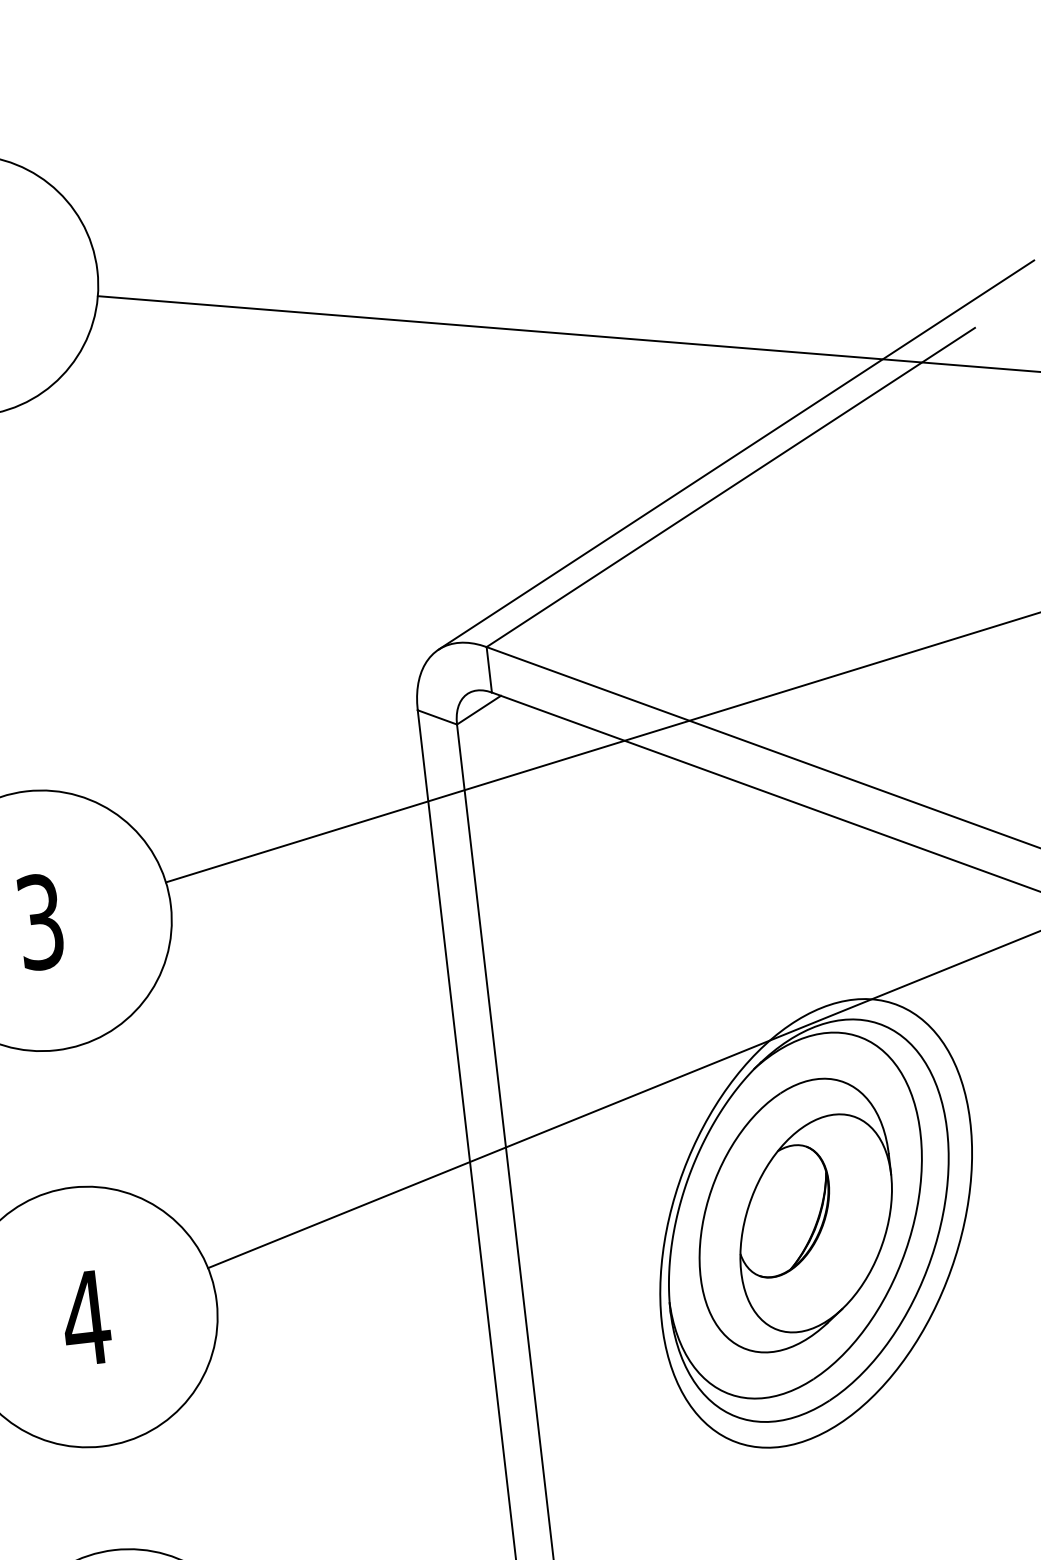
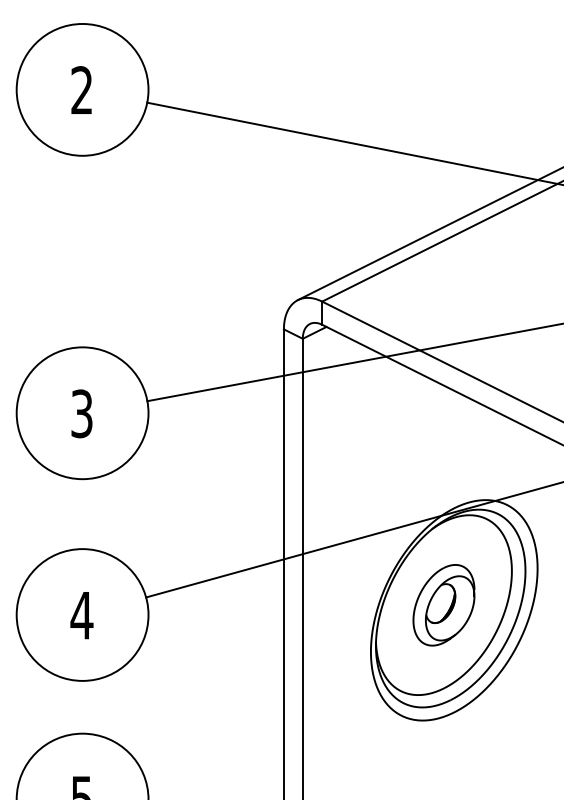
part: (793, 1216) -> (443, 605), size x0.6

